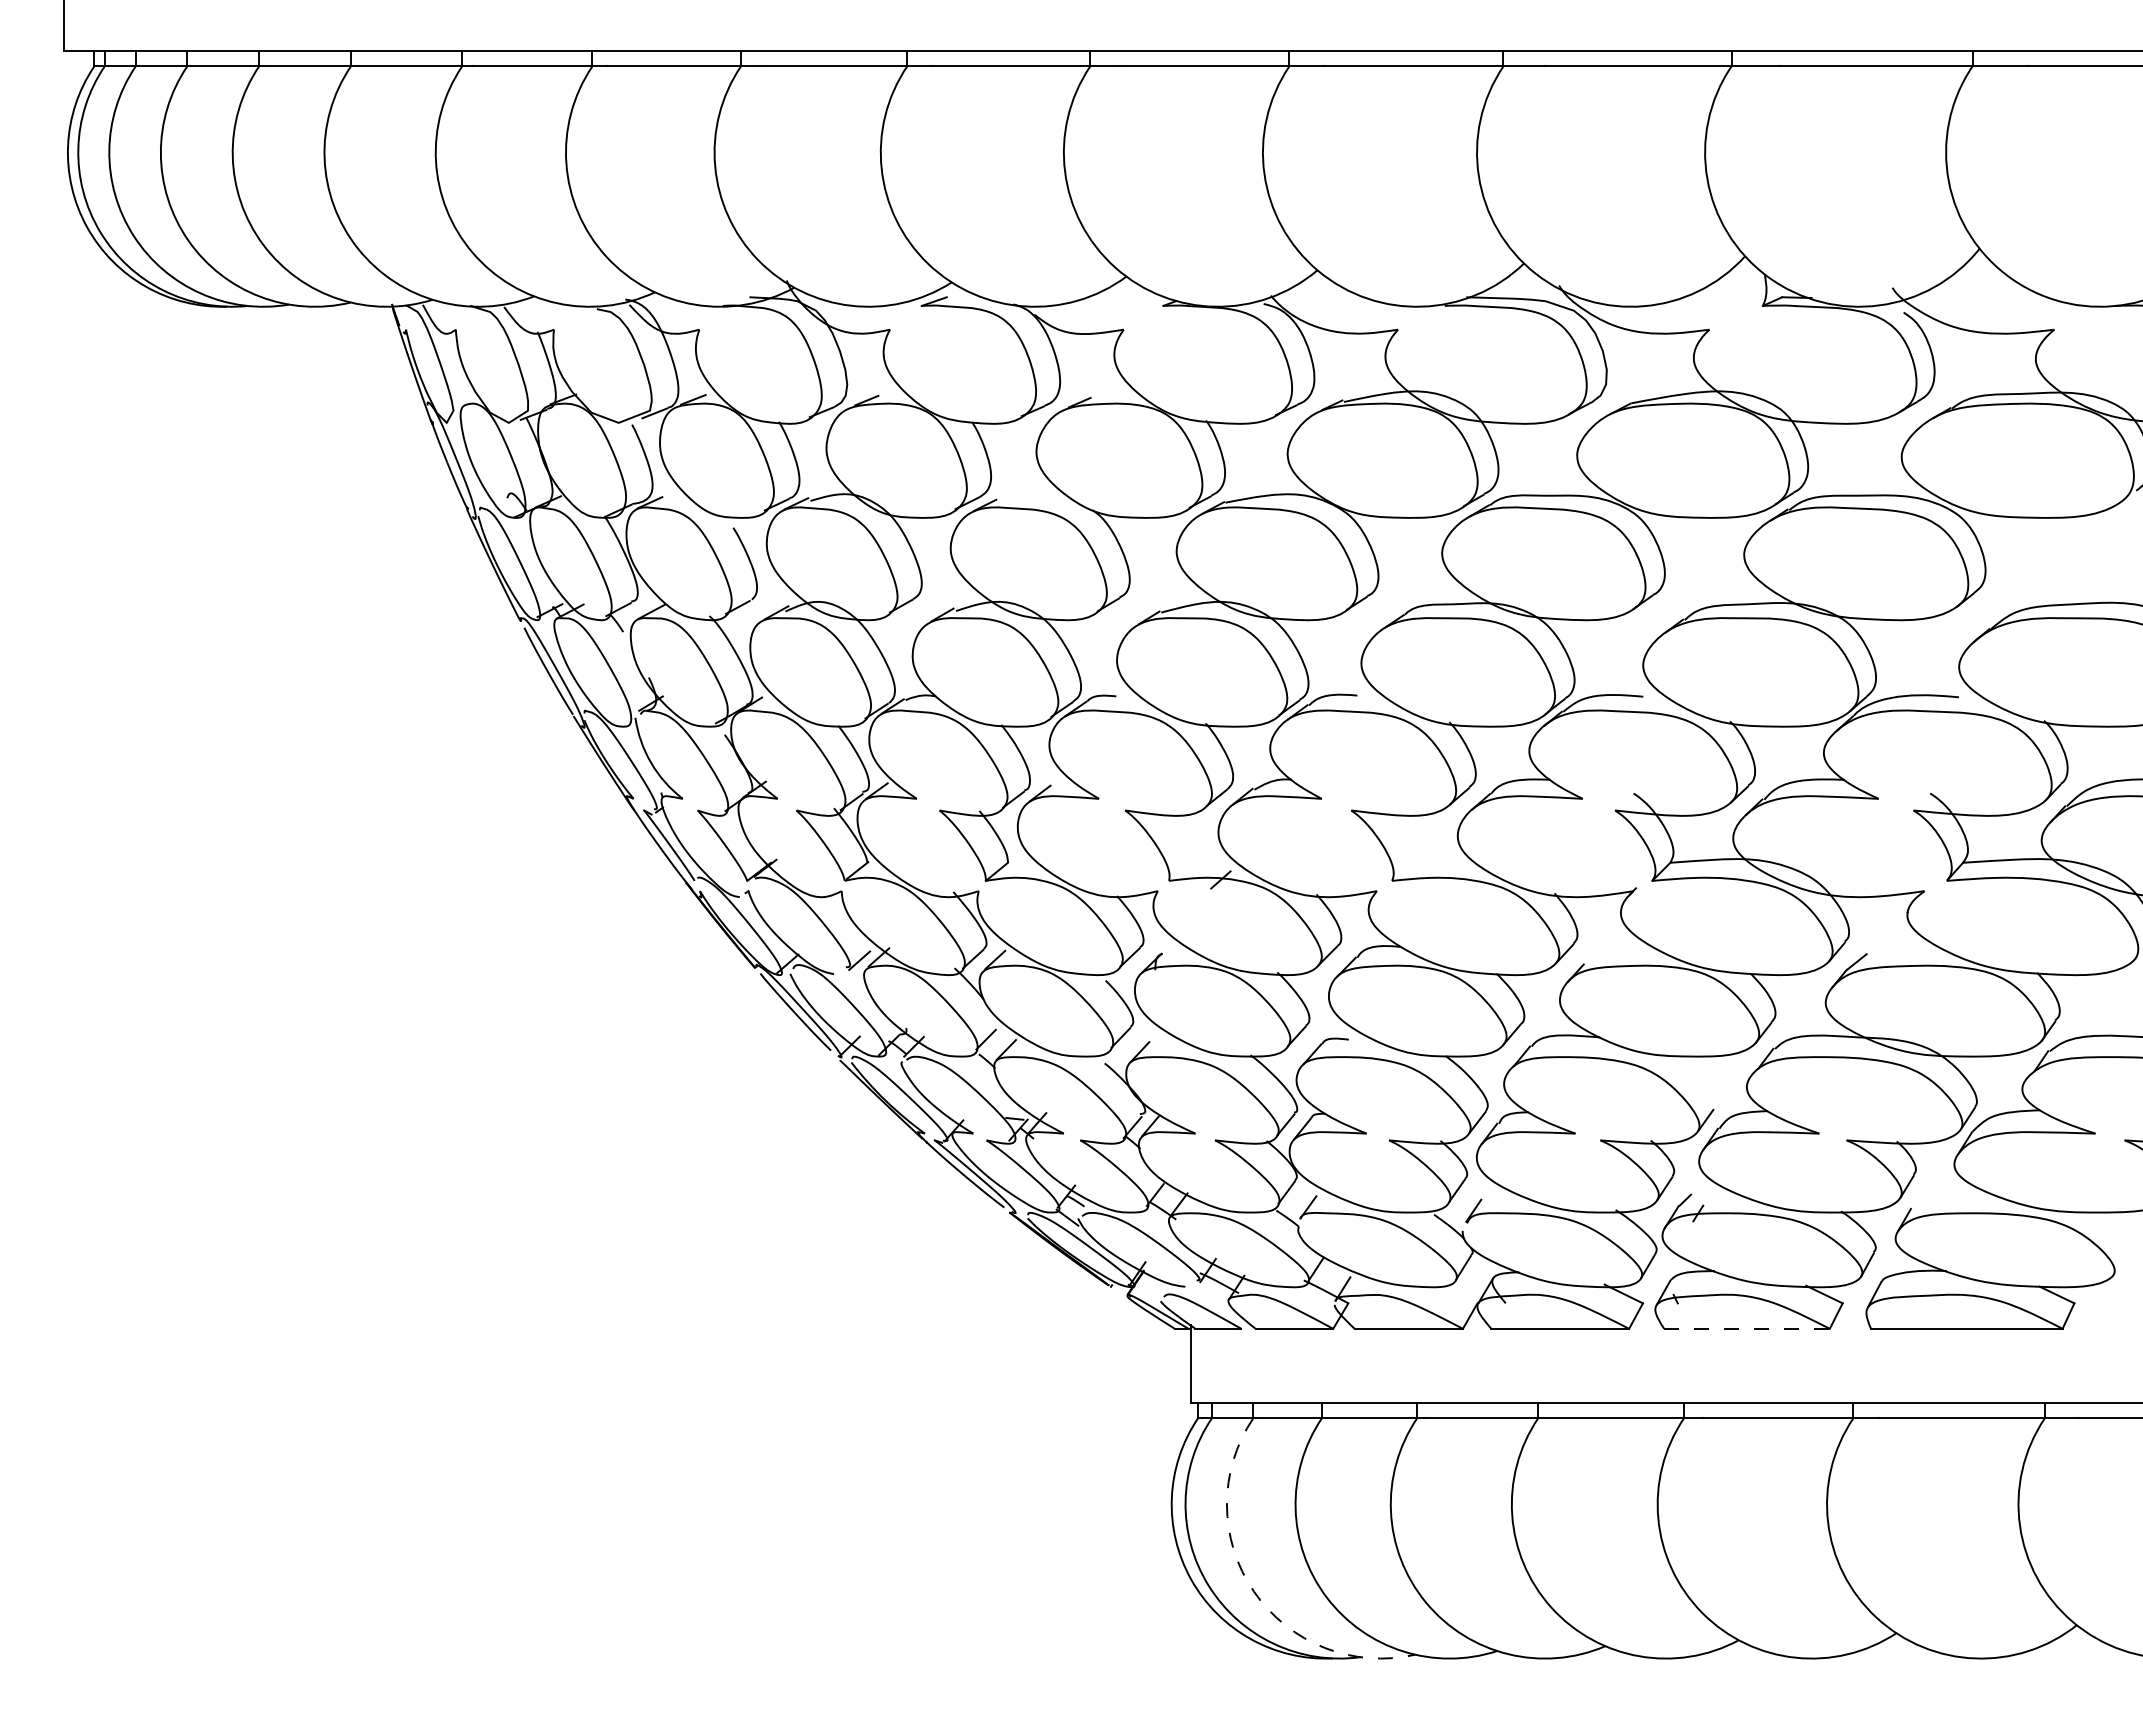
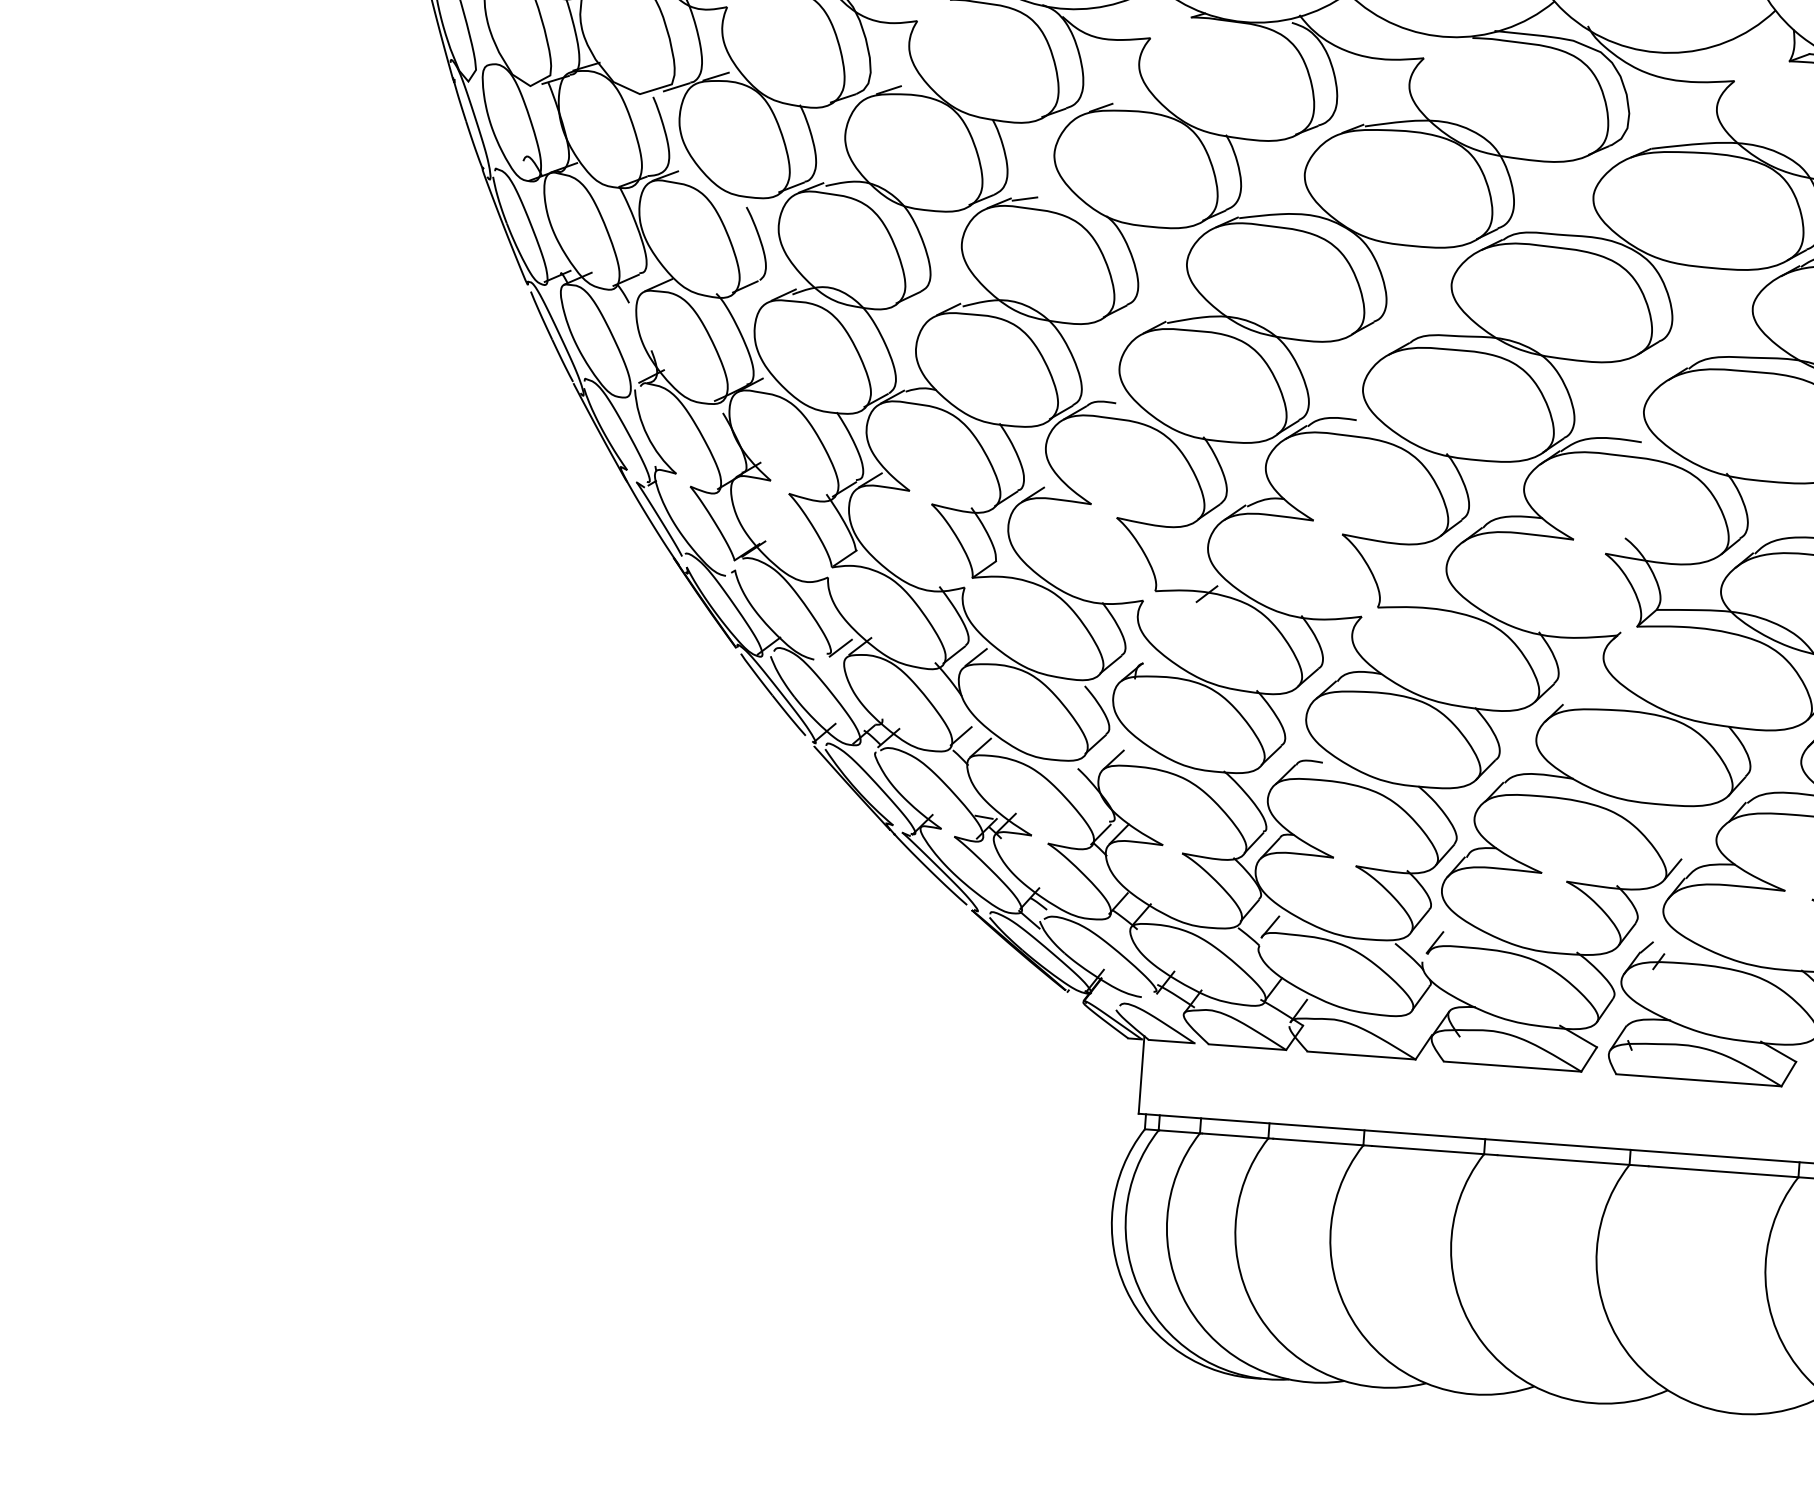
line: (1010, 498) -> (1025, 198), added
line: (1746, 1328) -> (1698, 1079), dashed -> solid
arc: (1253, 1591) -> (1187, 1306), dashed -> solid

